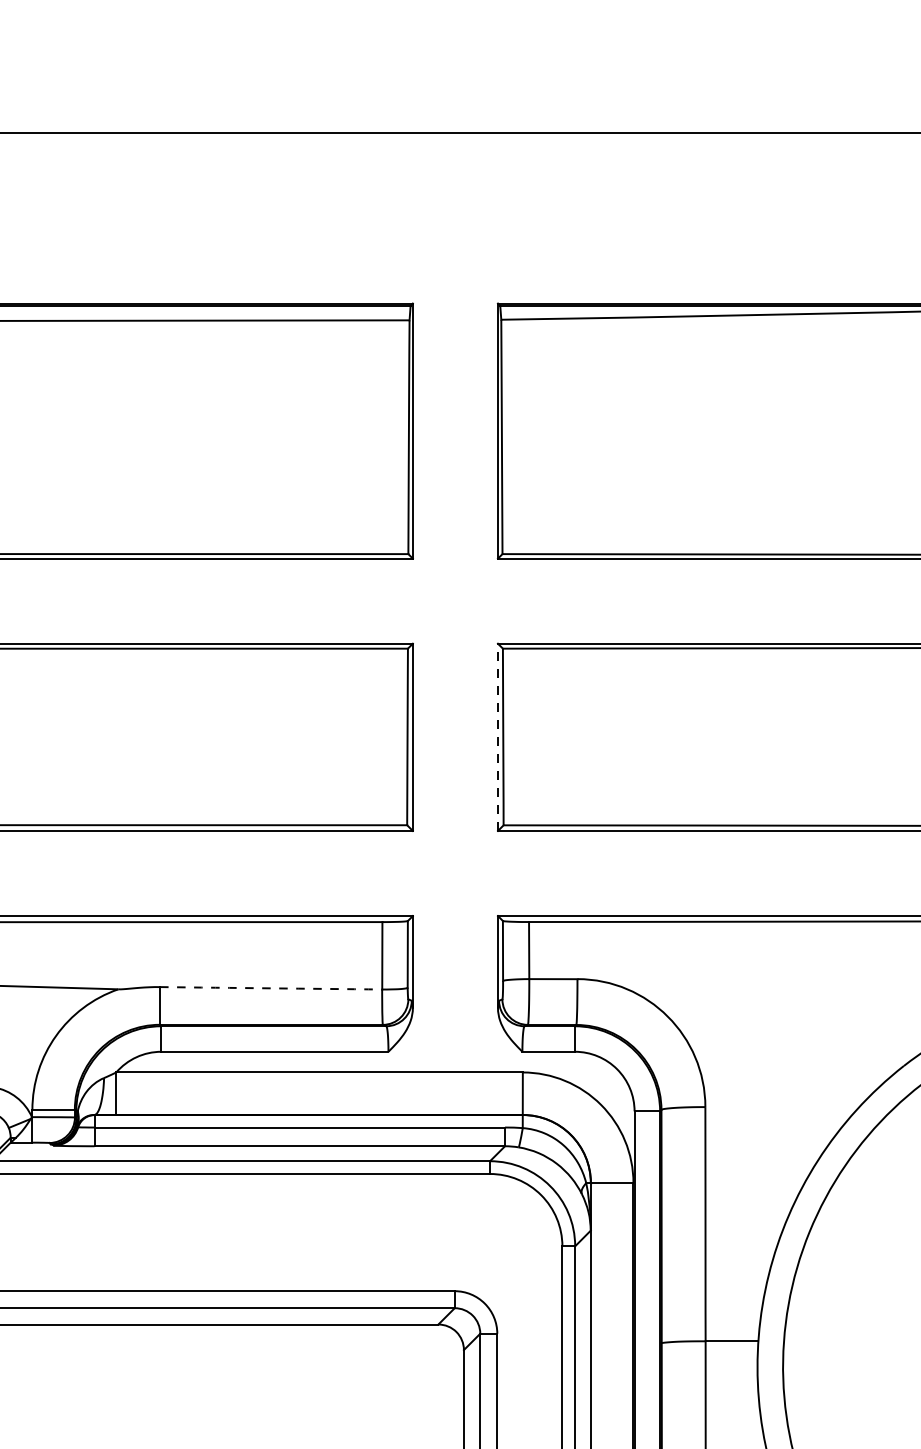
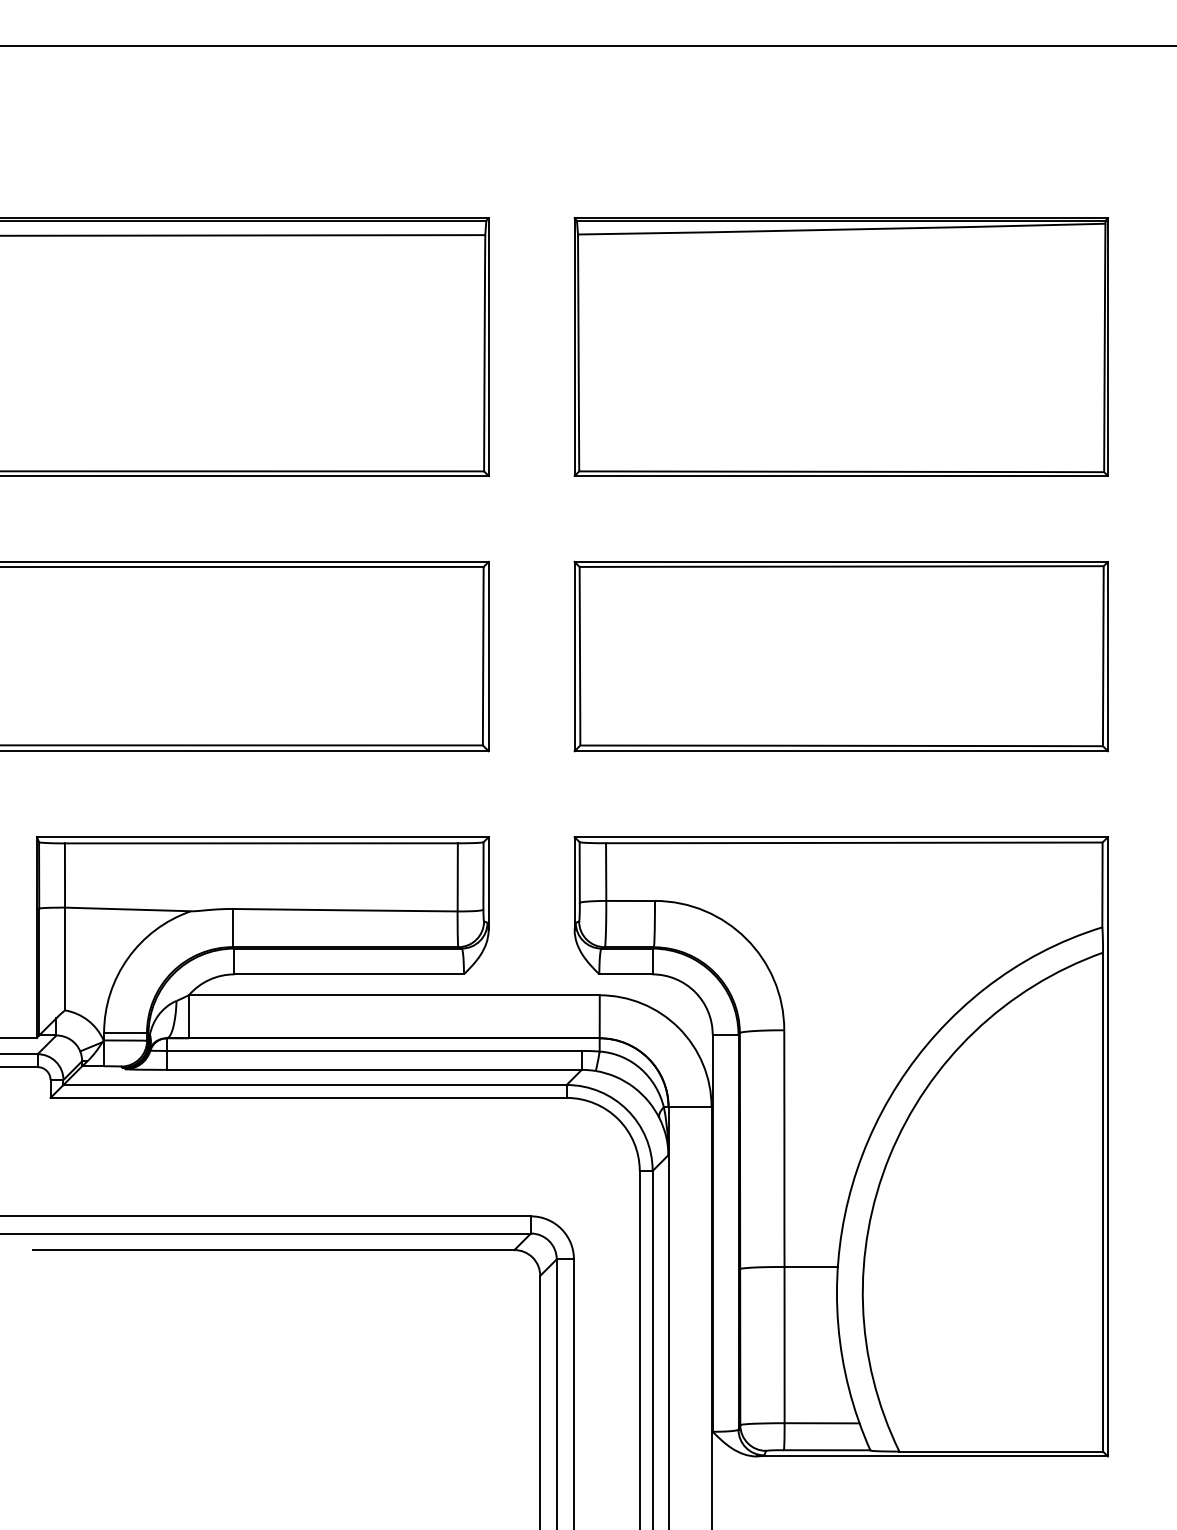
line: (497, 737) -> (574, 656), dashed -> solid
arc: (271, 988) -> (345, 910), dashed -> solid

